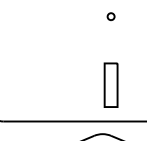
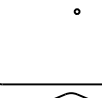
part: (110, 85) -> (76, 59), removed

